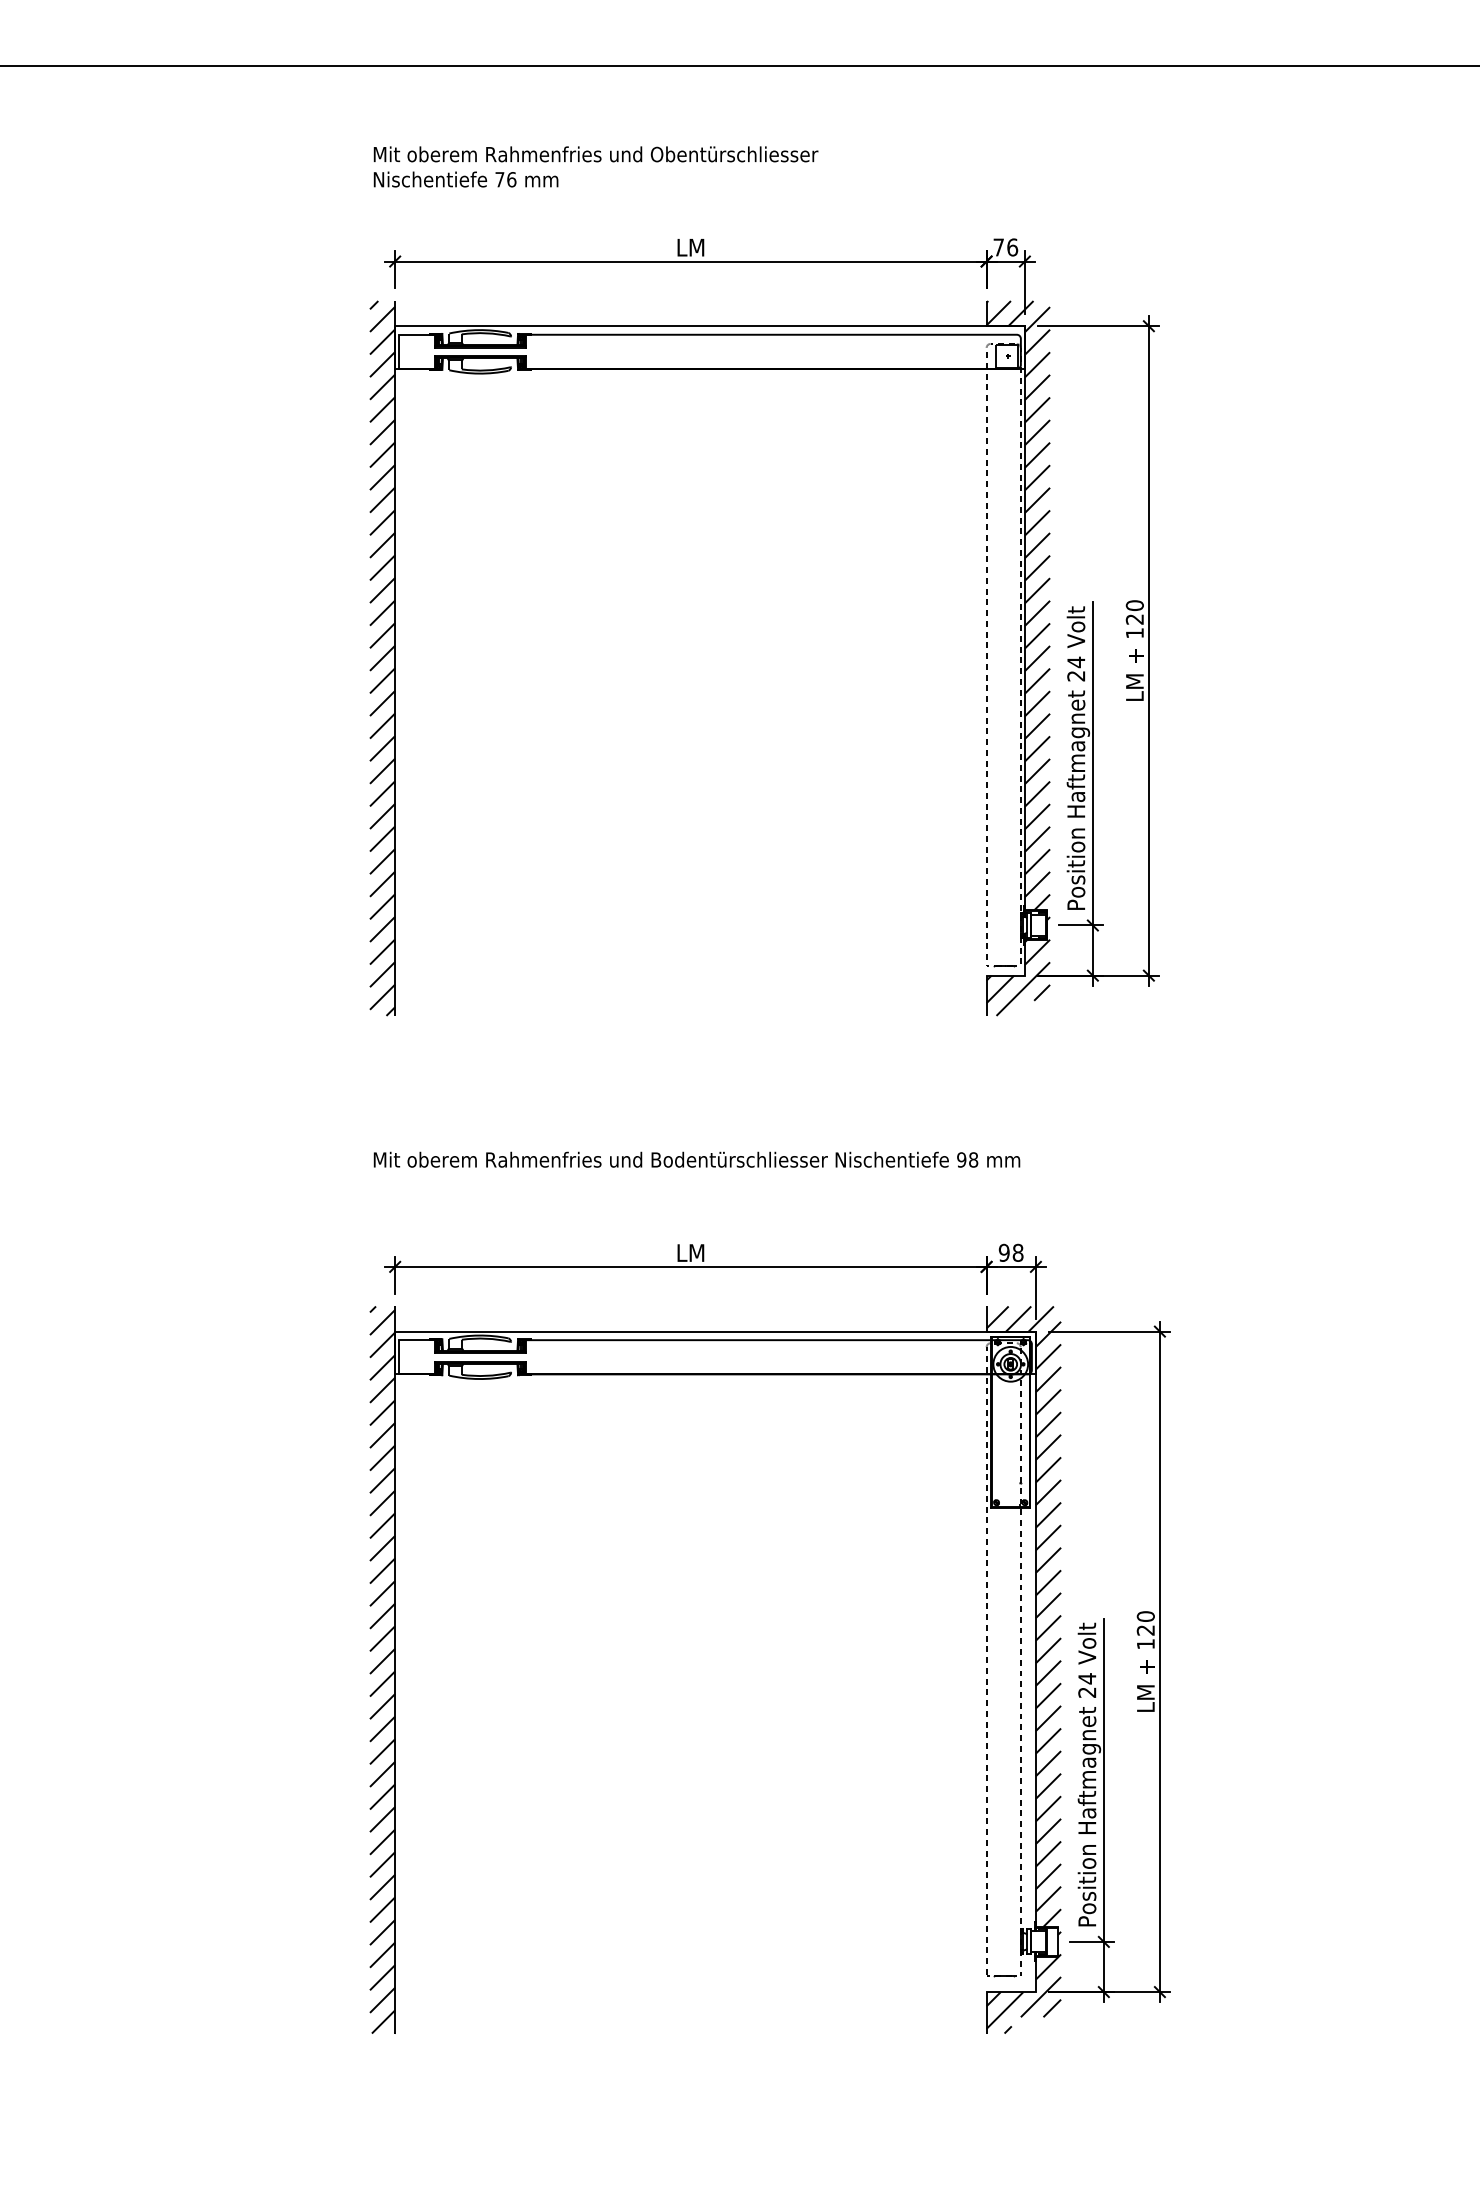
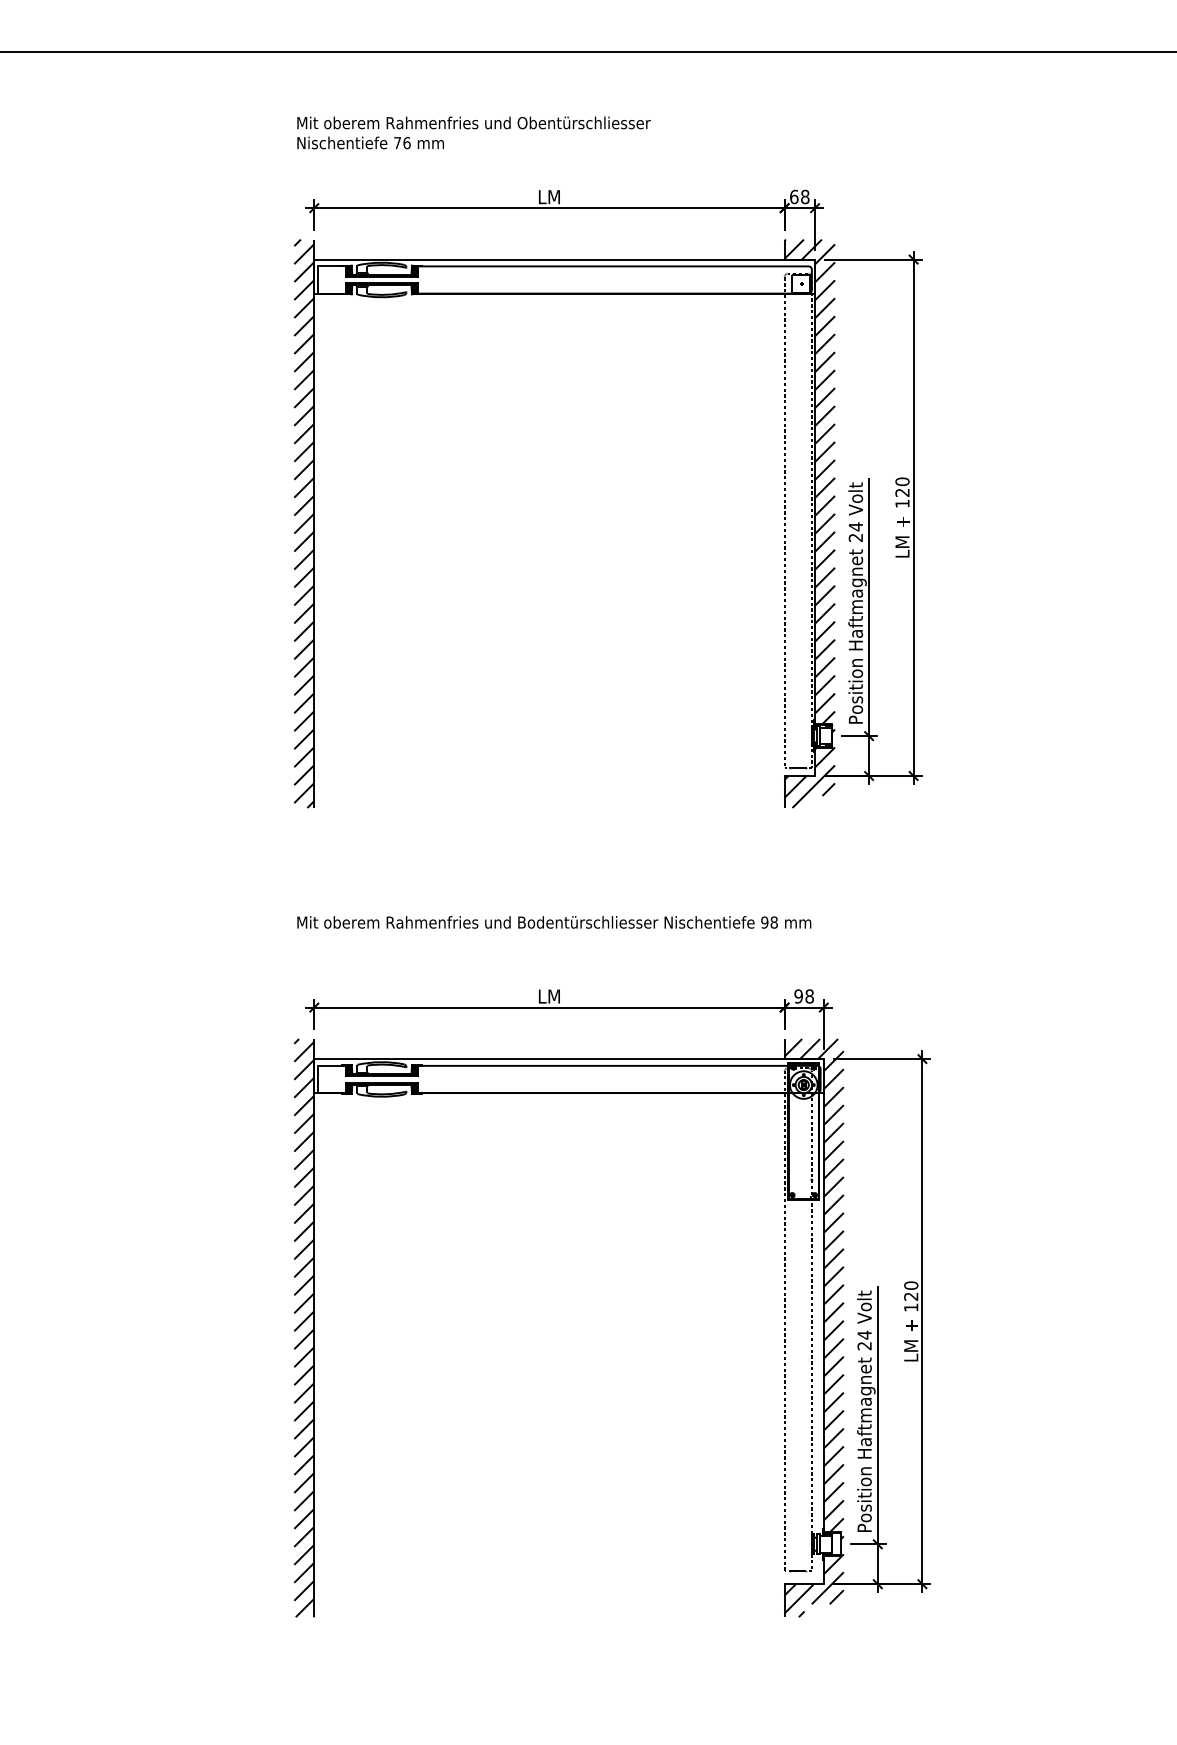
text: (1005, 246) -> (799, 196), 76 -> 68

